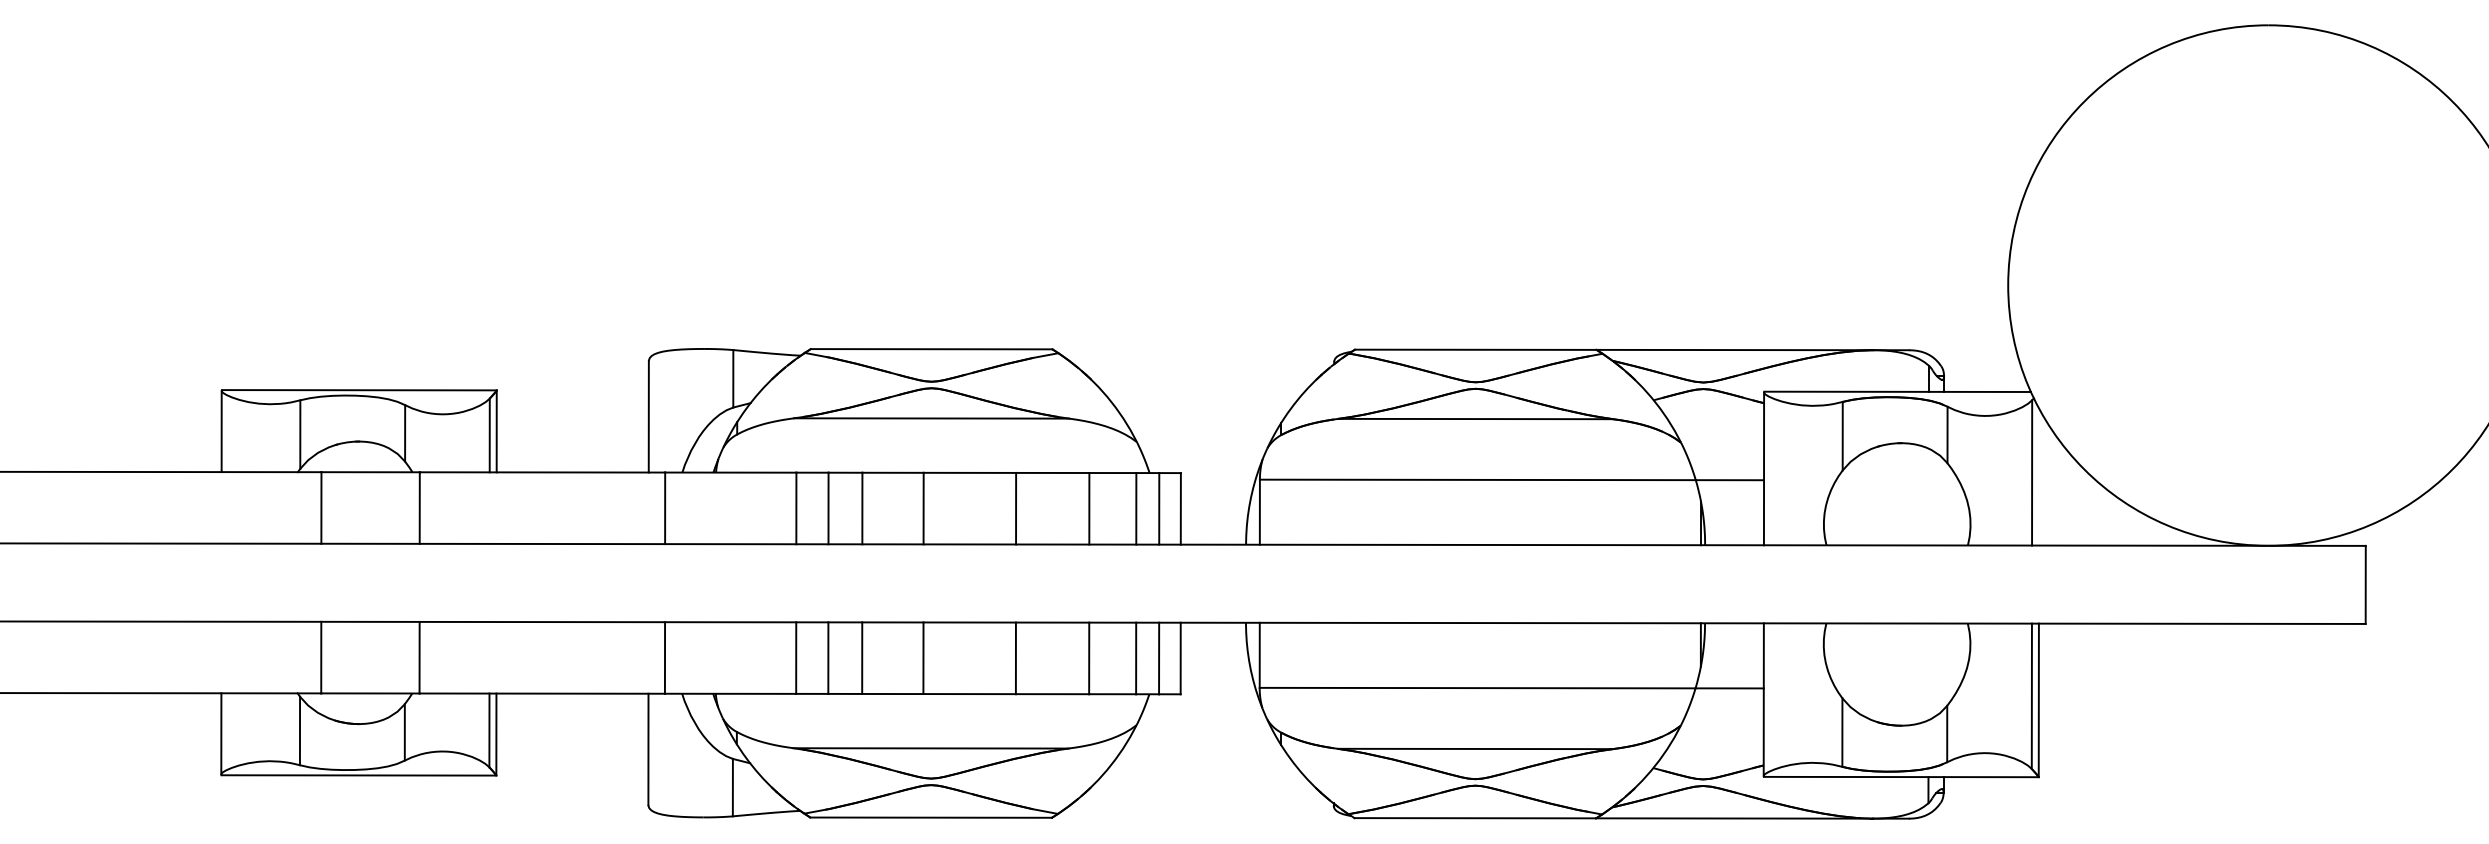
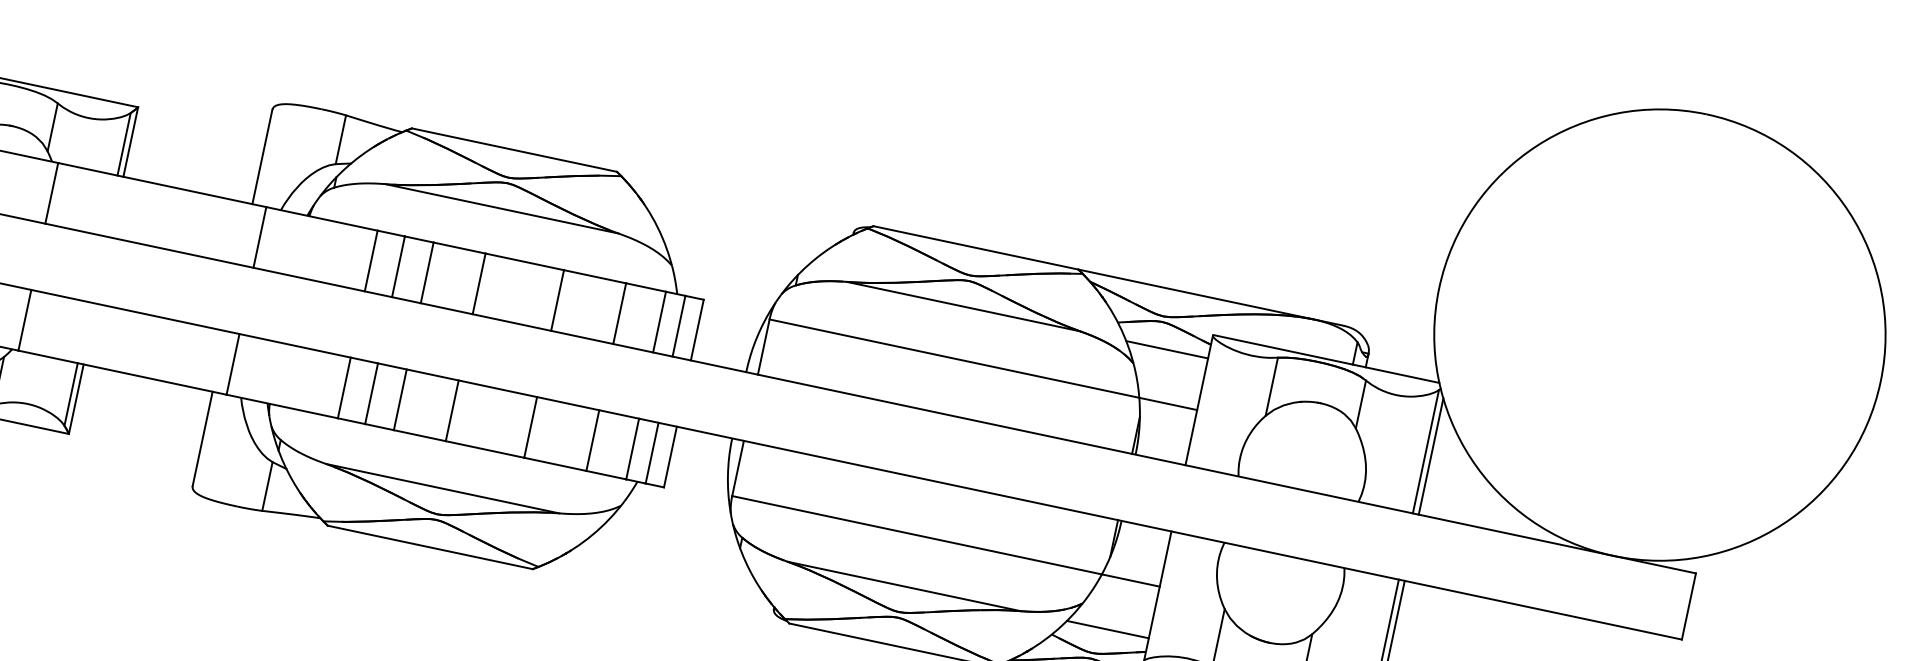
line: (1715, 419) -> (1166, 349), added
line: (2038, 476) -> (1430, 455), added
line: (1715, 749) -> (1107, 629), added

